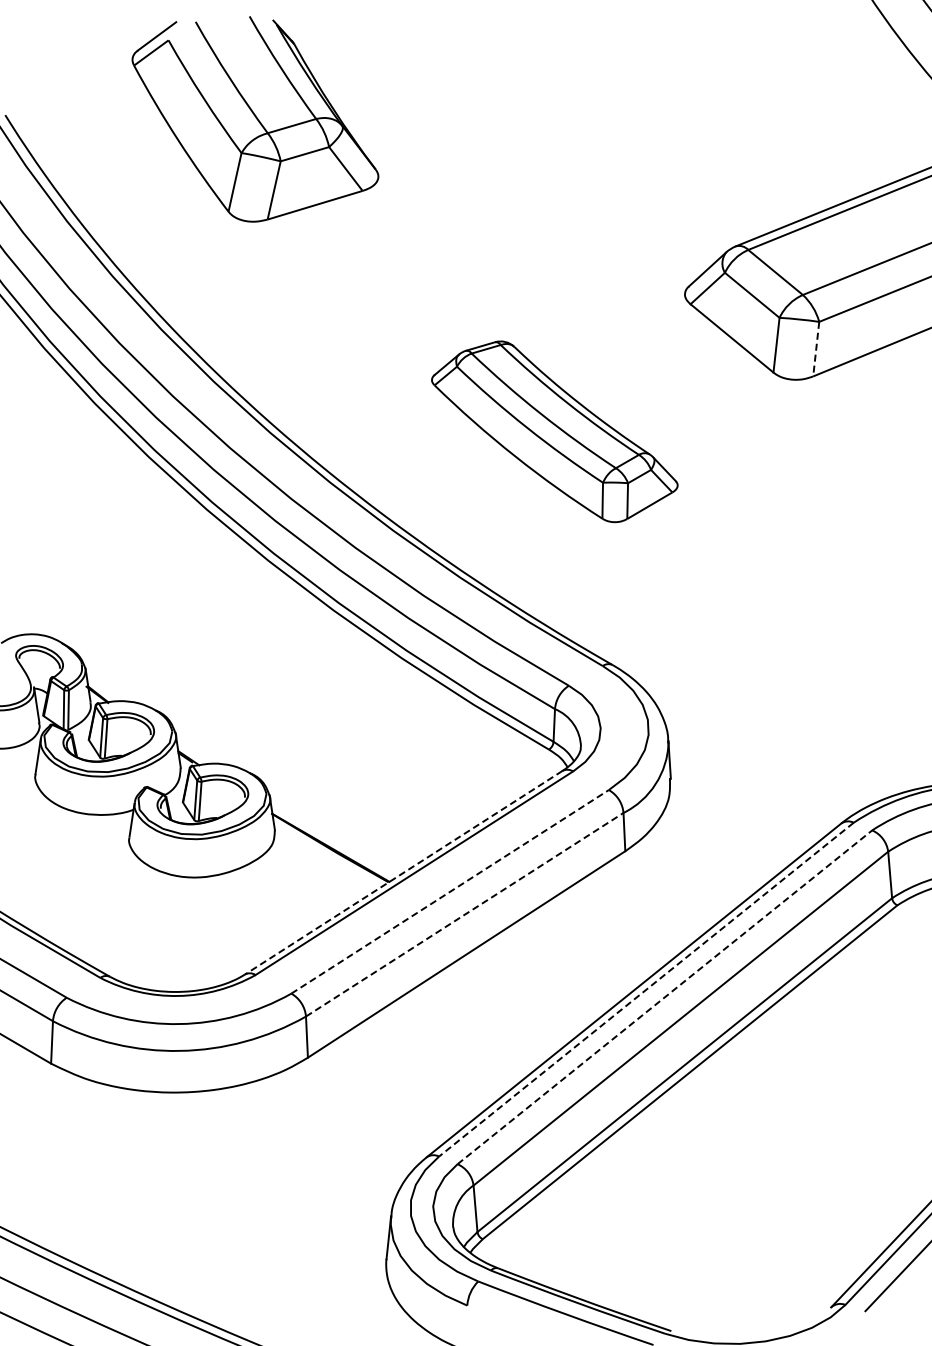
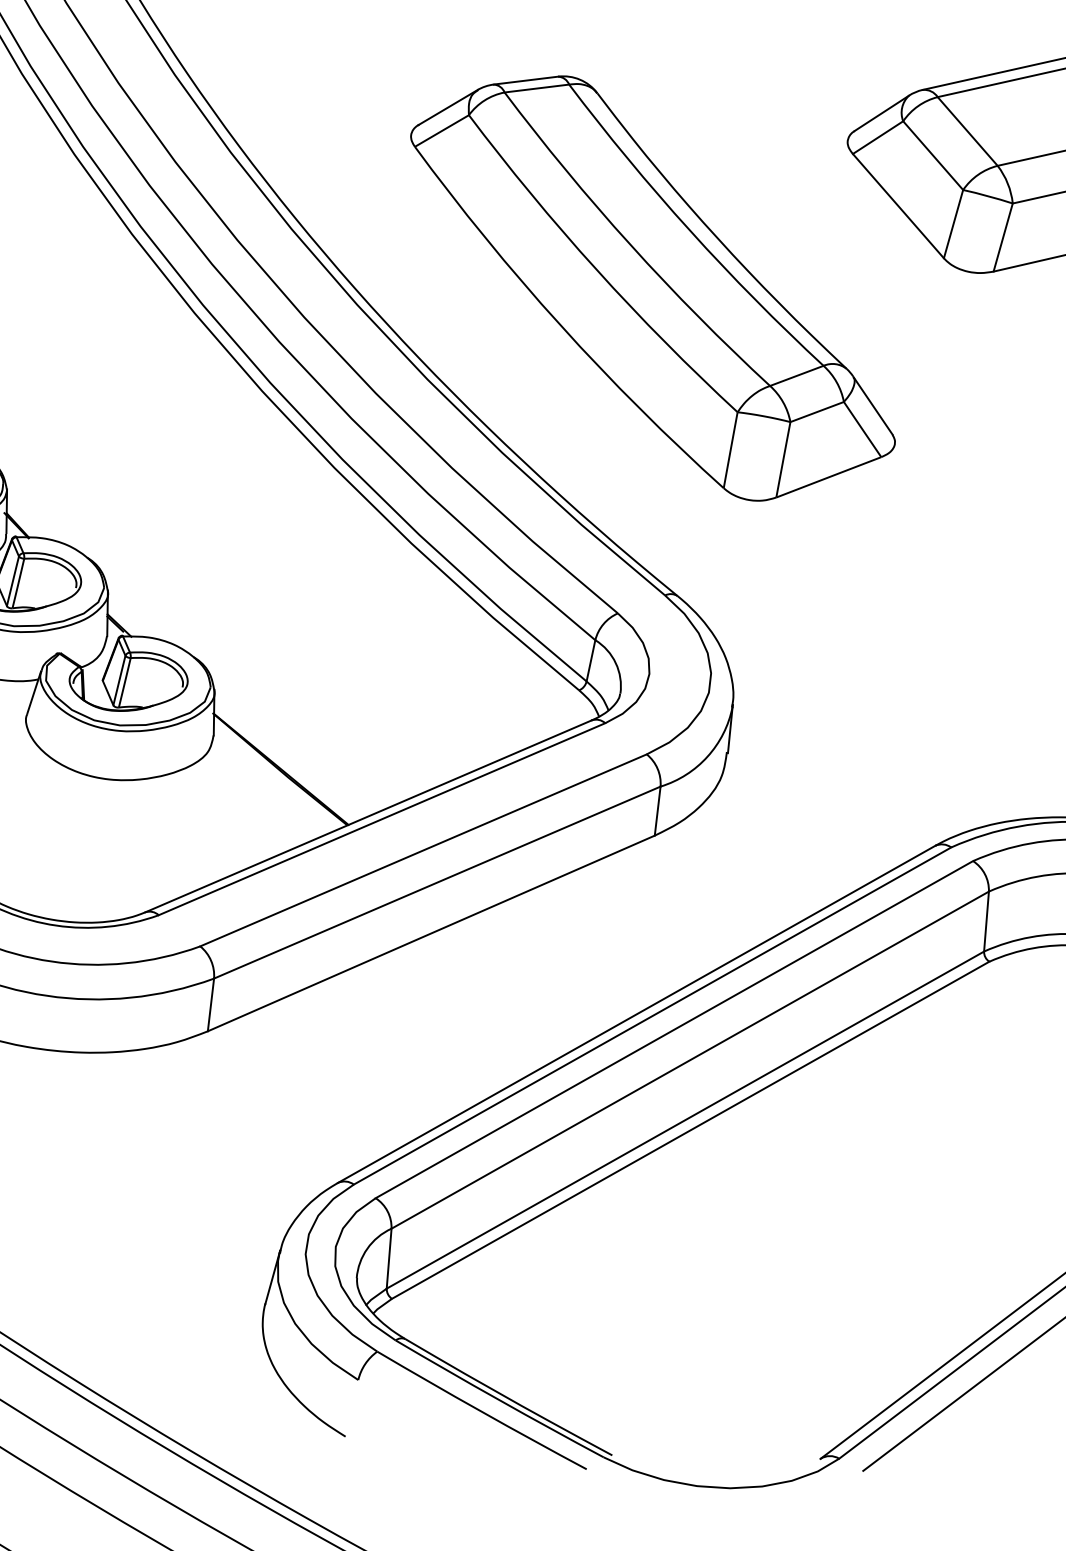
line: (816, 349) -> (1003, 238), dashed -> solid
part: (554, 431) -> (653, 287), size x1.67
line: (403, 872) -> (368, 815), dashed -> solid
line: (450, 891) -> (424, 850), dashed -> solid
line: (464, 914) -> (437, 882), dashed -> solid
line: (646, 989) -> (652, 1015), dashed -> solid
line: (665, 996) -> (675, 1028), dashed -> solid

